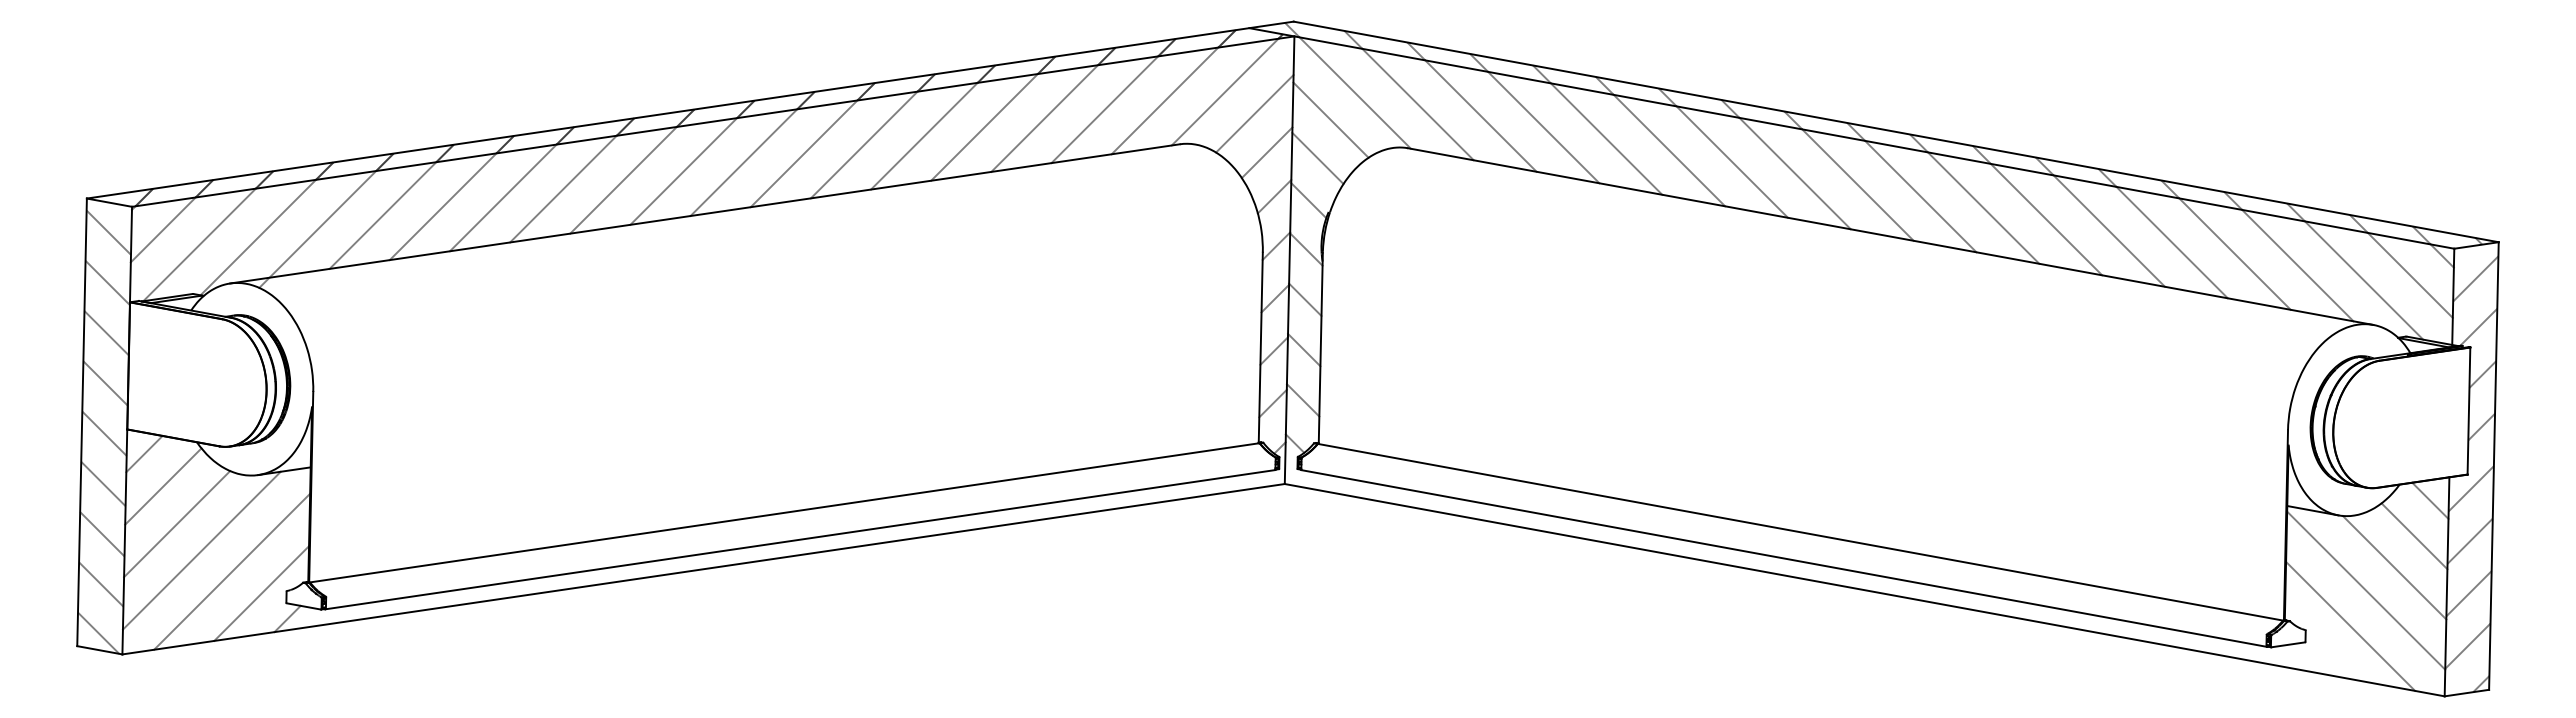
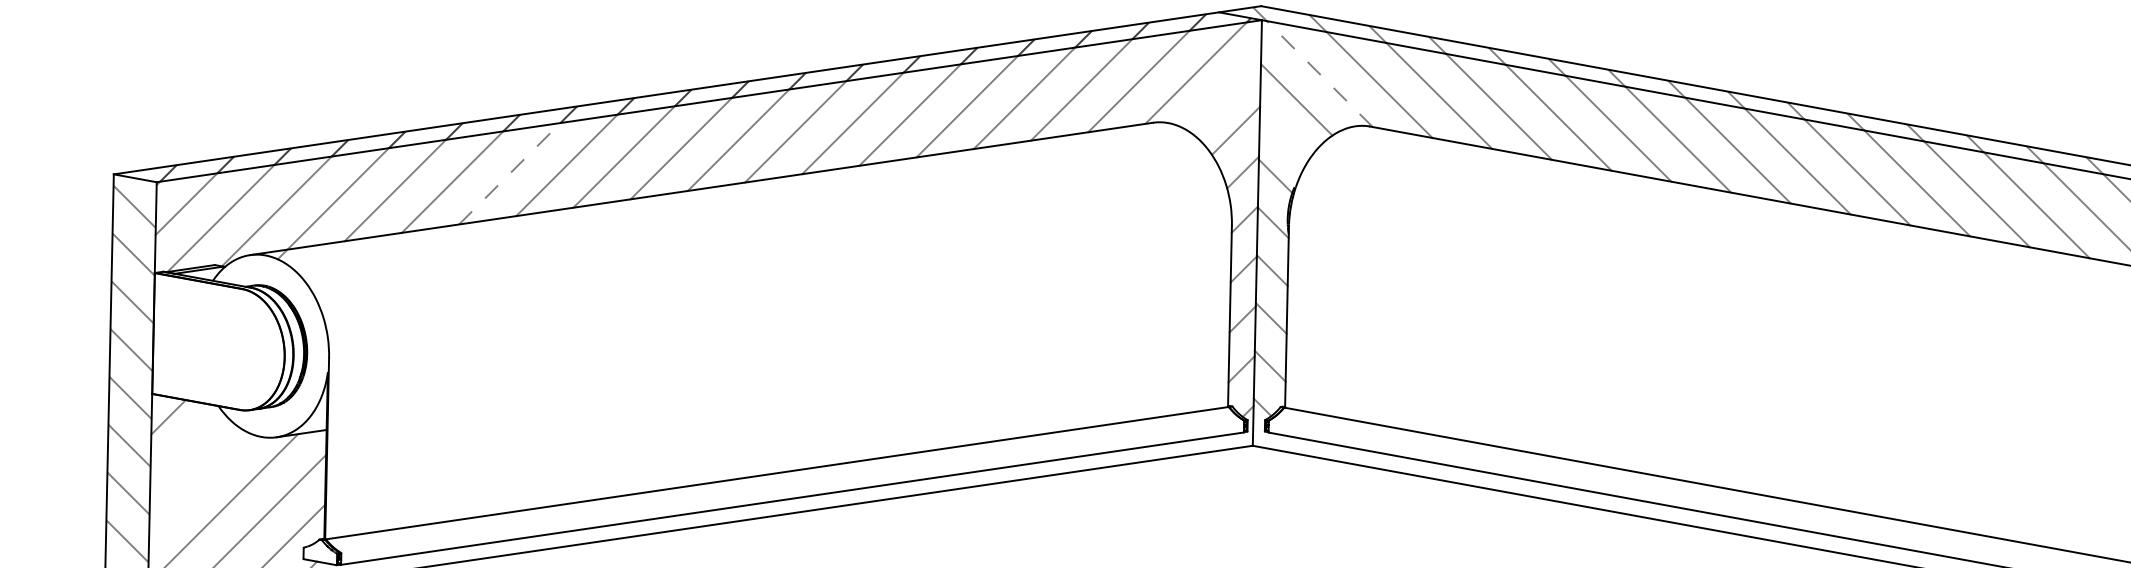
line: (1355, 93) -> (1320, 74), solid -> dashed
line: (1254, 113) -> (1223, 93), removed
line: (1317, 158) -> (1283, 136), removed
line: (503, 197) -> (509, 173), solid -> dashed
line: (163, 486) -> (186, 448), removed
line: (177, 524) -> (199, 484), removed

